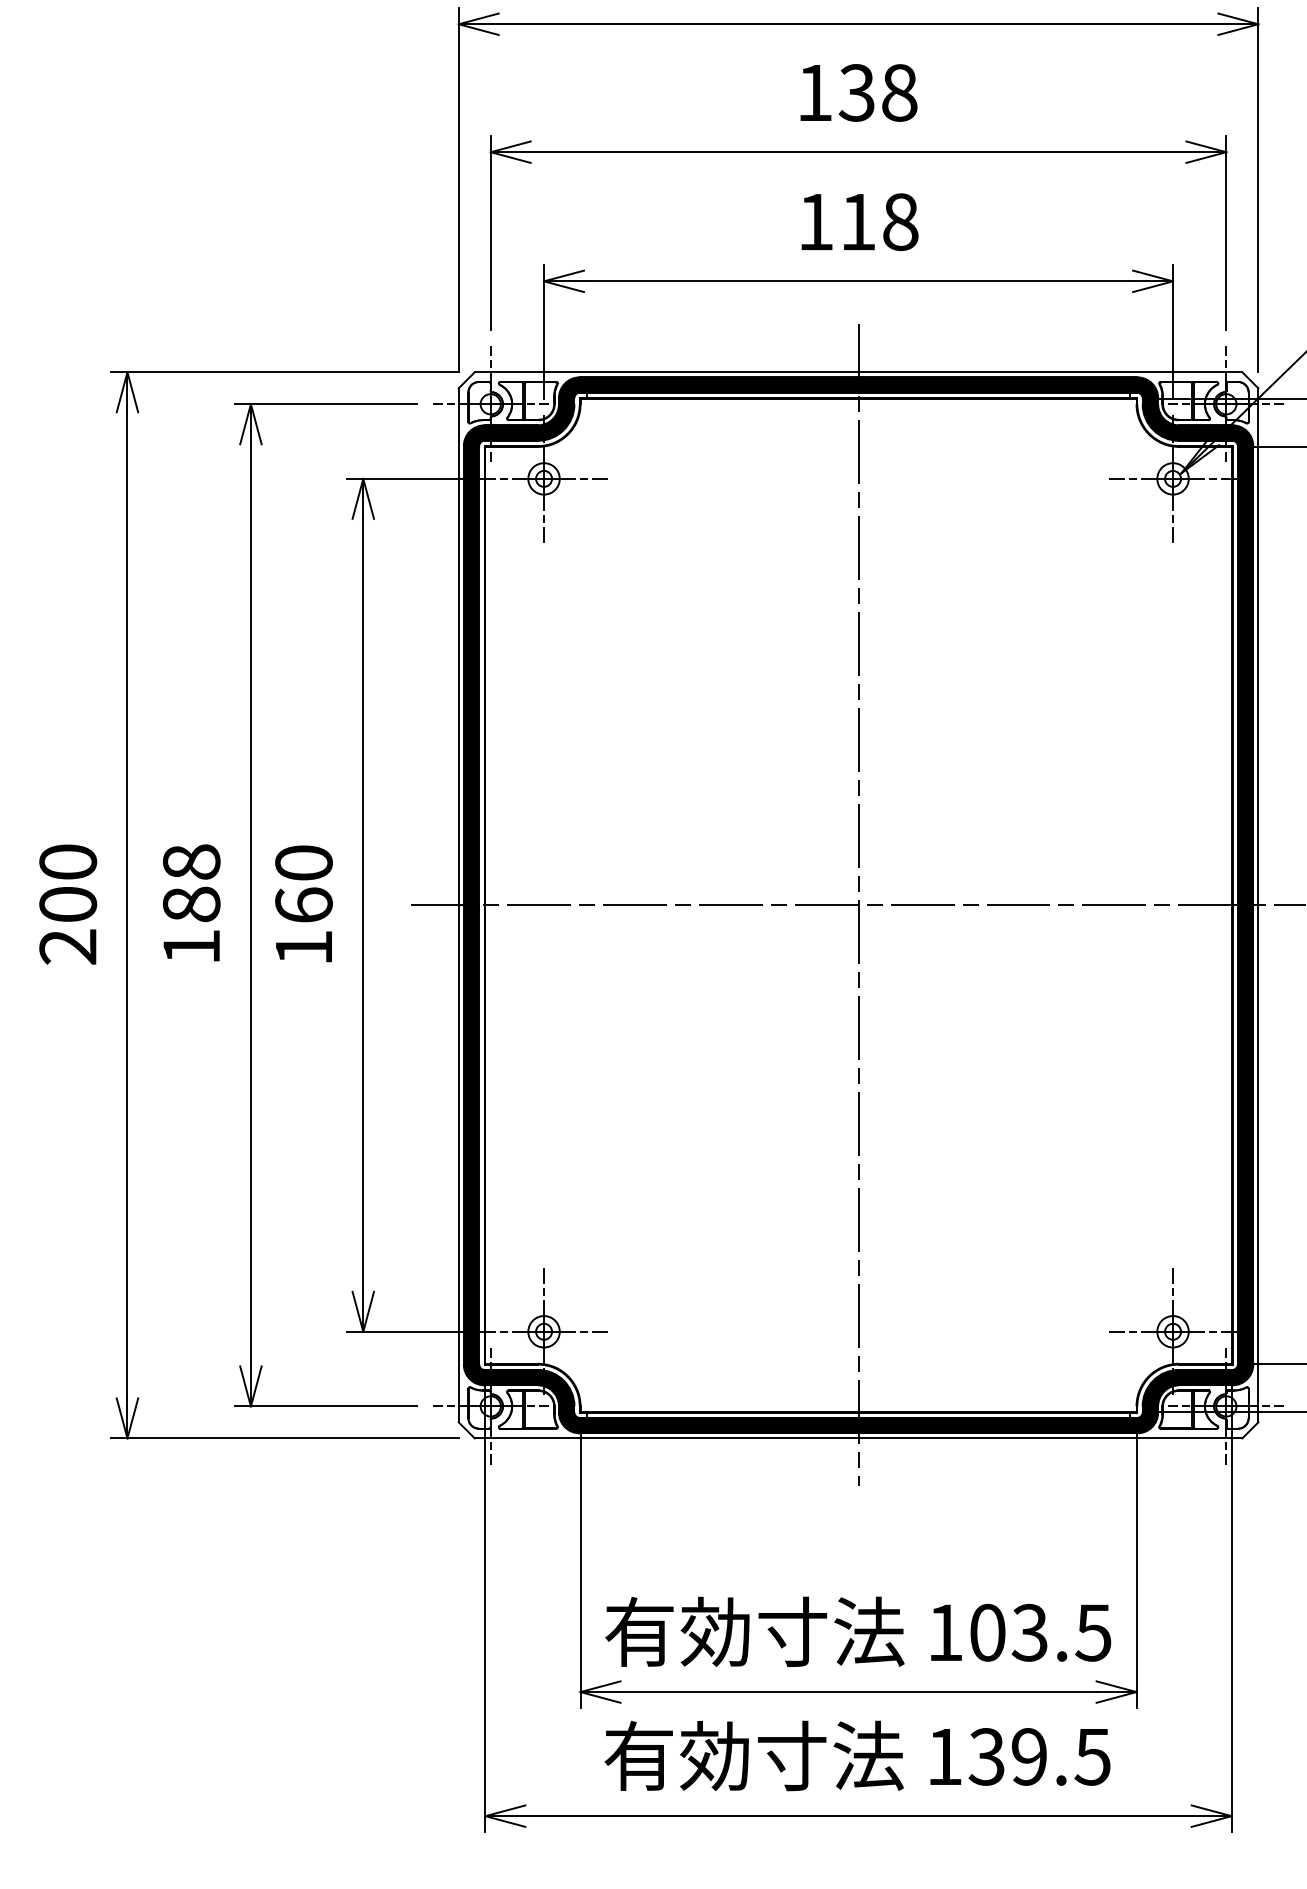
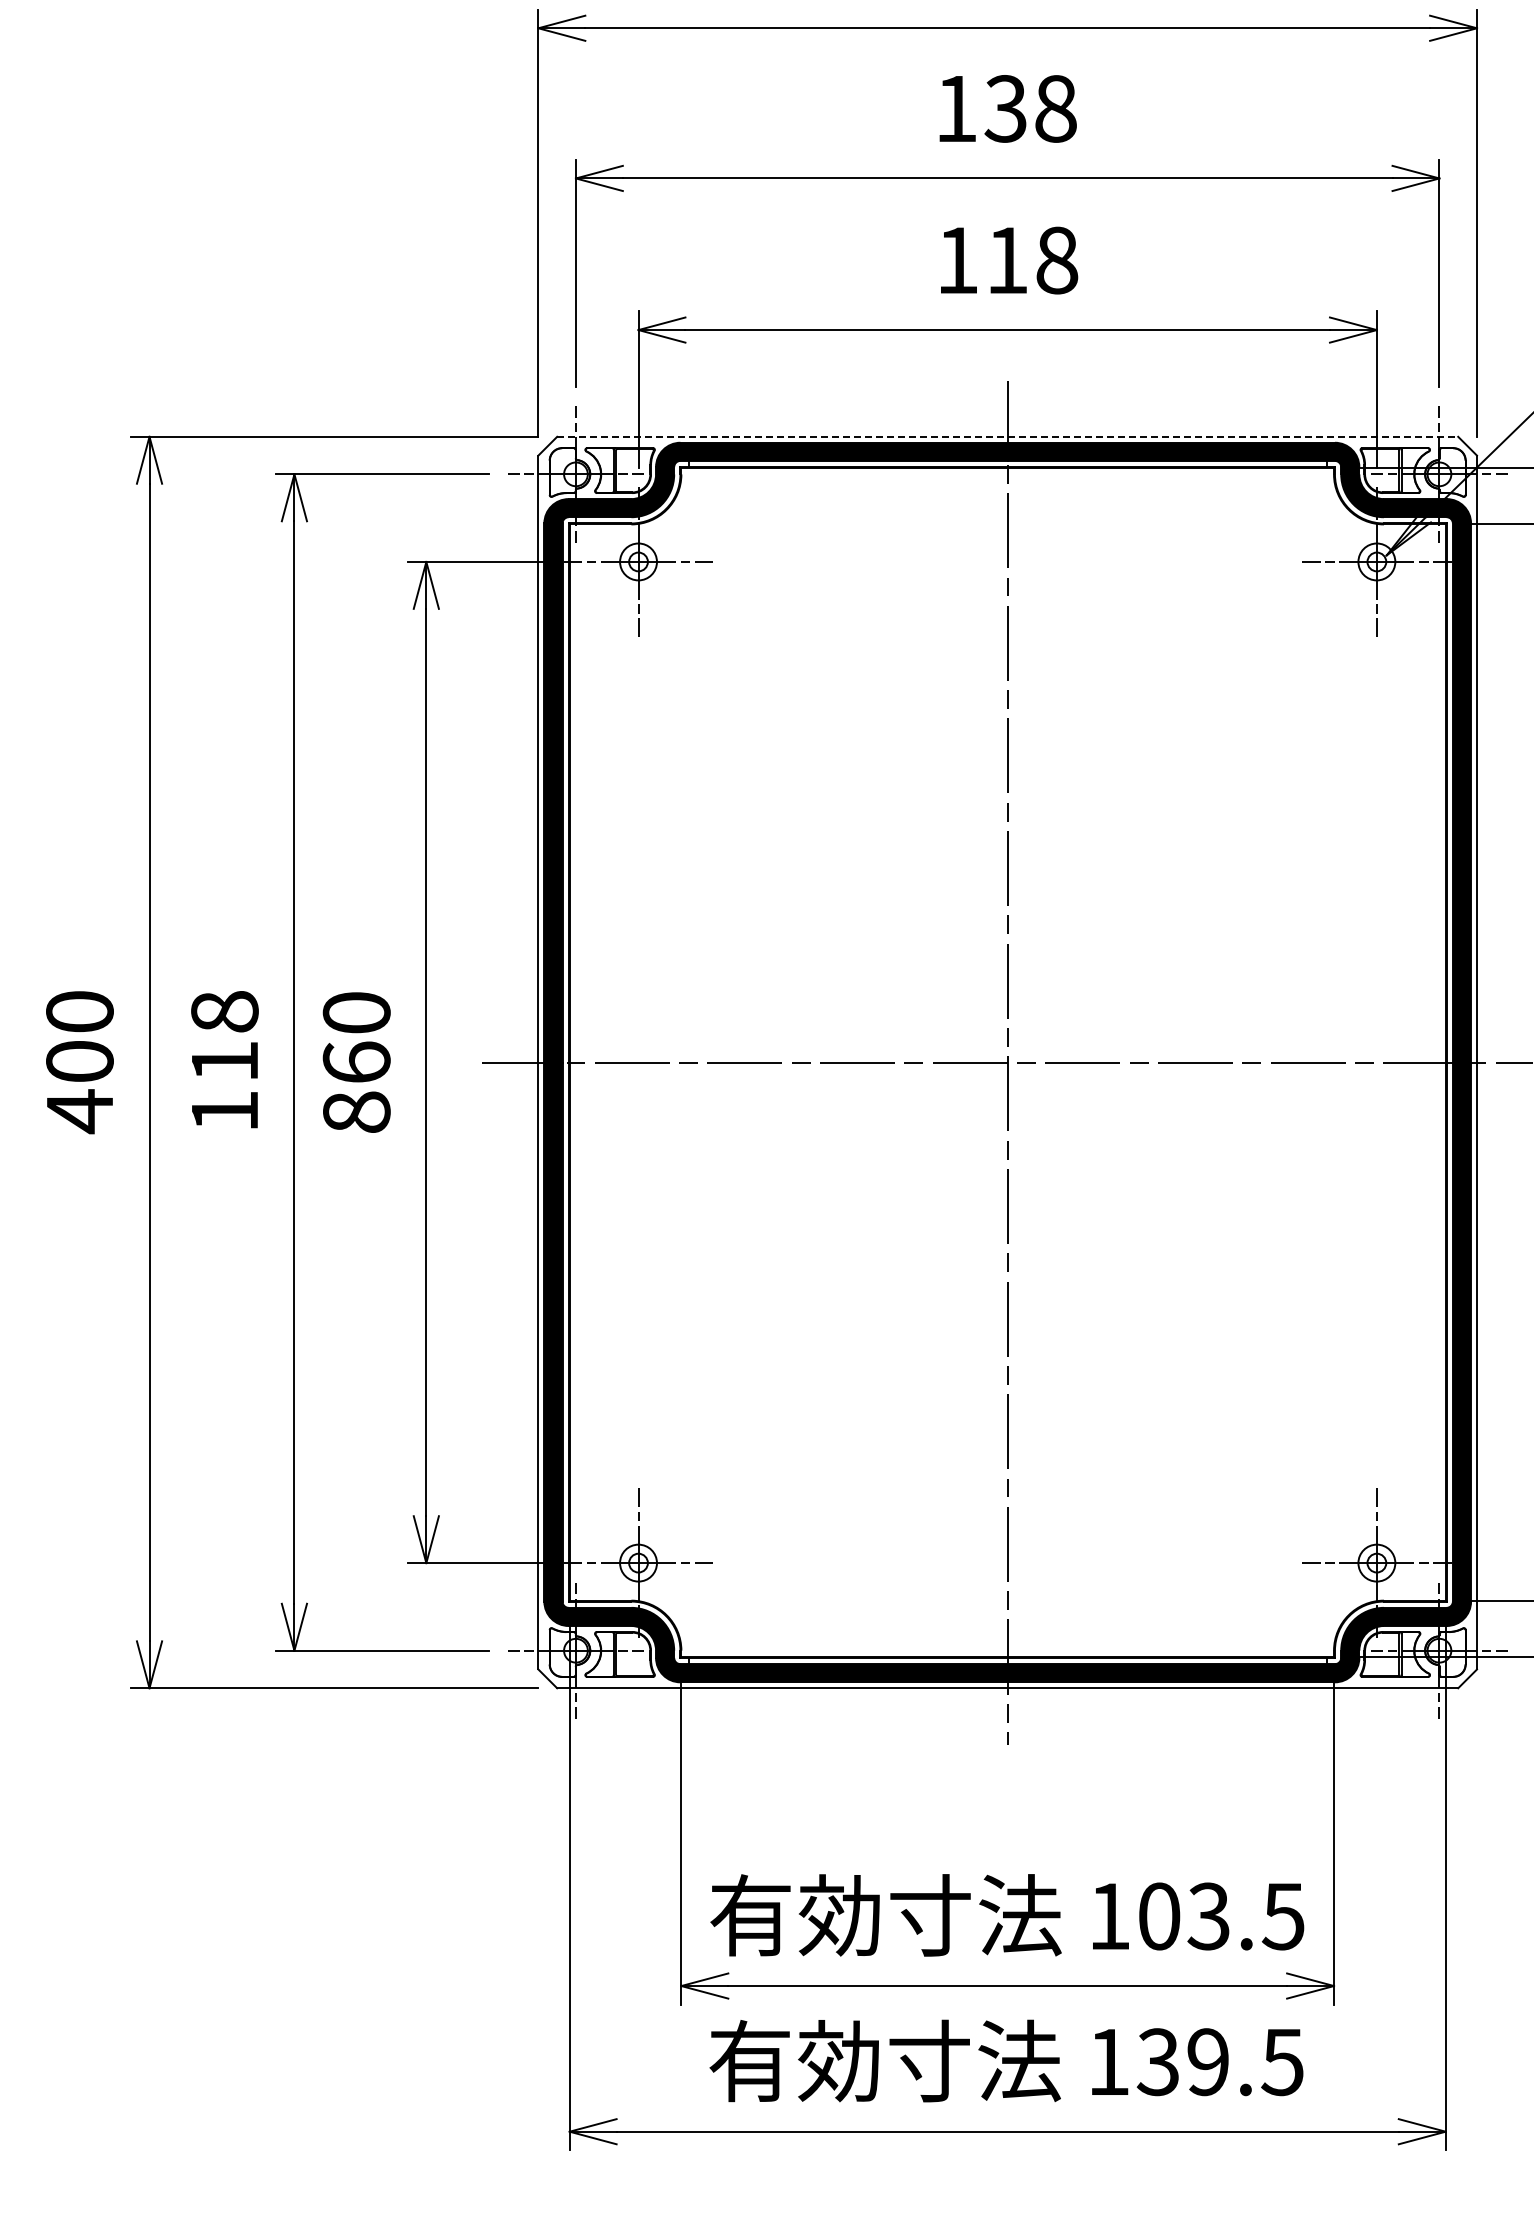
line: (858, 372) -> (1007, 436), solid -> dashed
text: (191, 904) -> (224, 1061), 188 -> 118
text: (67, 947) -> (79, 1111), 200 -> 400
text: (303, 947) -> (356, 1111), 160 -> 860

